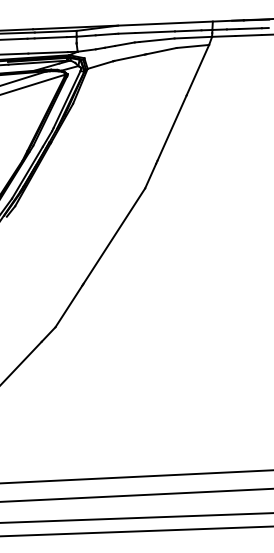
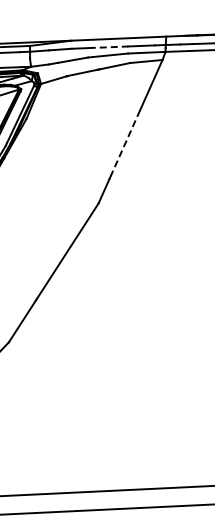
line: (155, 32) -> (108, 47), solid -> dashed
line: (172, 128) -> (125, 143), solid -> dashed

